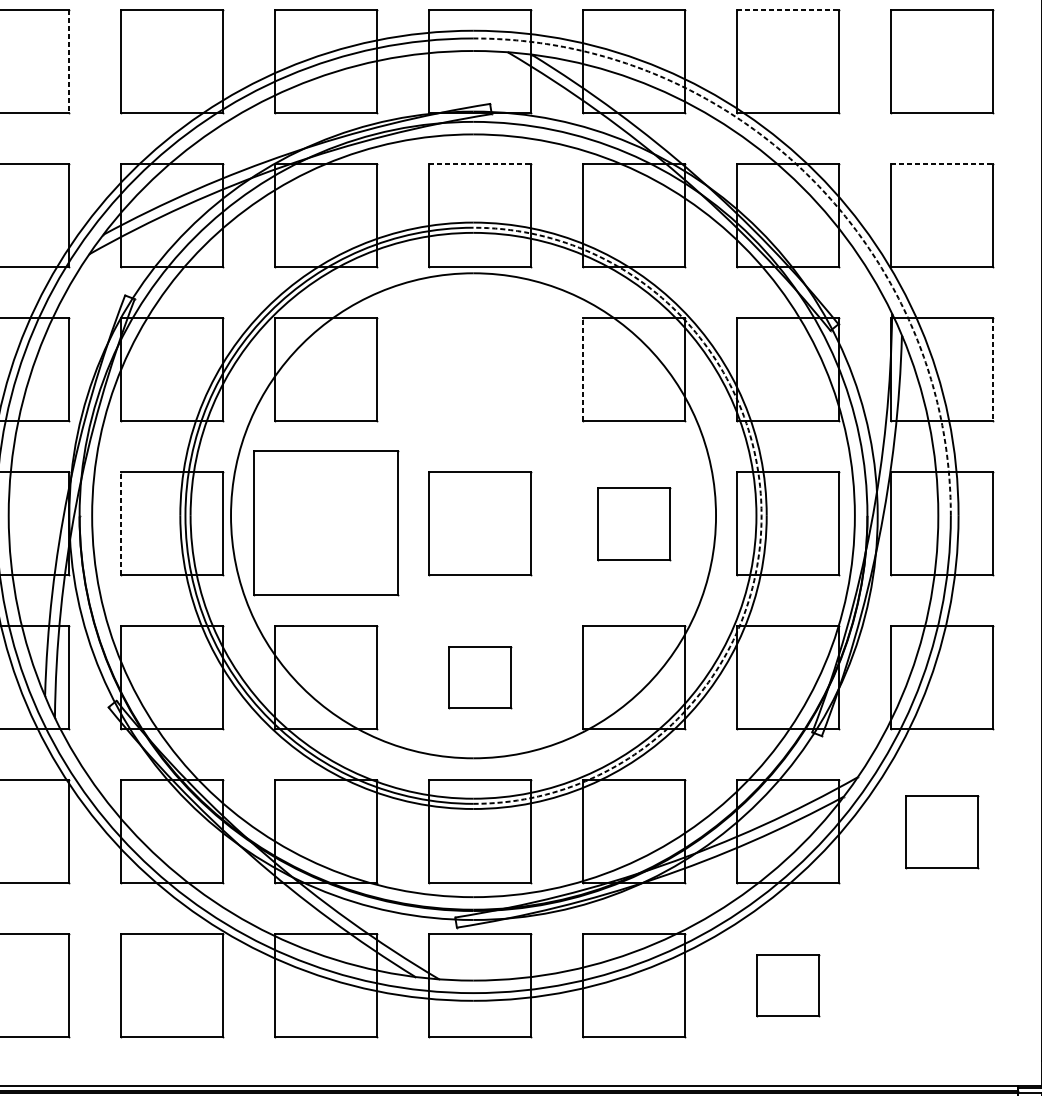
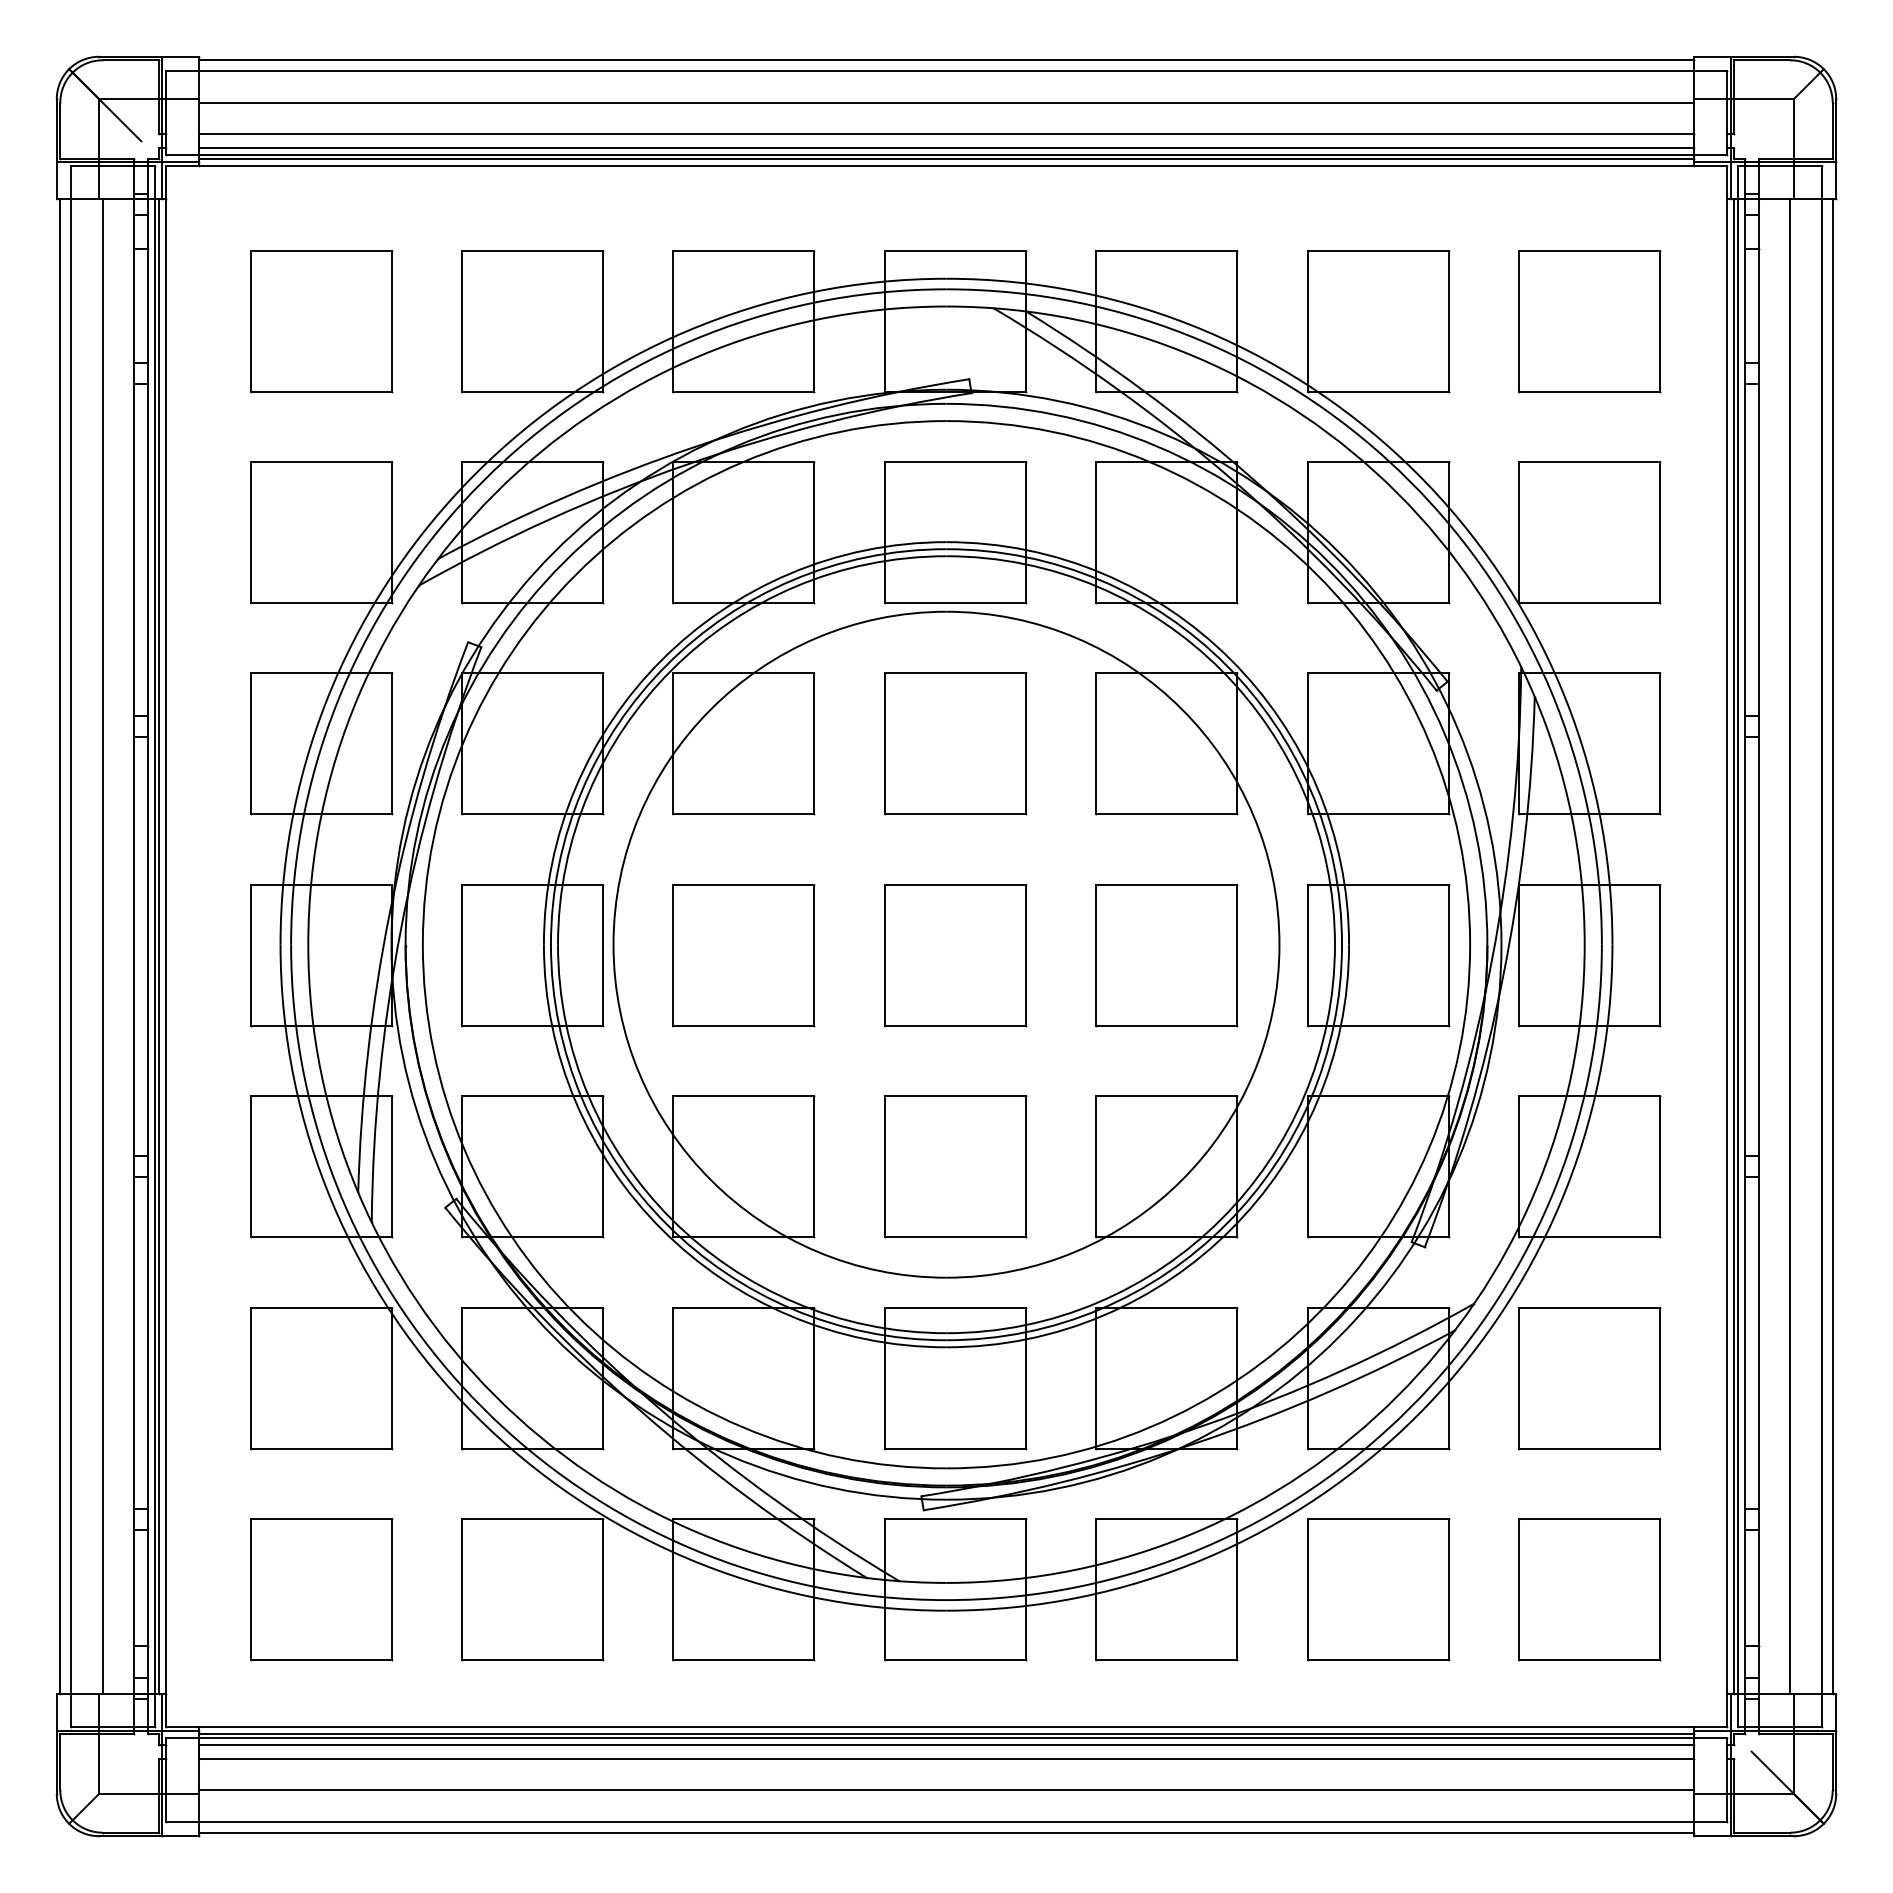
line: (788, 10) -> (1378, 250), dashed -> solid
line: (69, 61) -> (391, 321), dashed -> solid
line: (480, 164) -> (955, 462), dashed -> solid
line: (942, 164) -> (1590, 462), dashed -> solid
arc: (810, 178) -> (1409, 481), dashed -> solid
part: (480, 369) -> (955, 743), added
line: (582, 369) -> (1096, 743), dashed -> solid
line: (993, 369) -> (1660, 744), dashed -> solid
arc: (761, 515) -> (1342, 944), dashed -> solid
line: (121, 522) -> (462, 954), dashed -> solid
part: (325, 523) -> (743, 955), size x0.71
part: (633, 523) -> (1166, 955), size x1.43
part: (480, 677) -> (955, 1166), size x1.67
part: (941, 831) -> (1589, 1378), size x1.43
part: (788, 985) -> (1378, 1589), size x1.67
part: (941, 985) -> (1589, 1589), added

